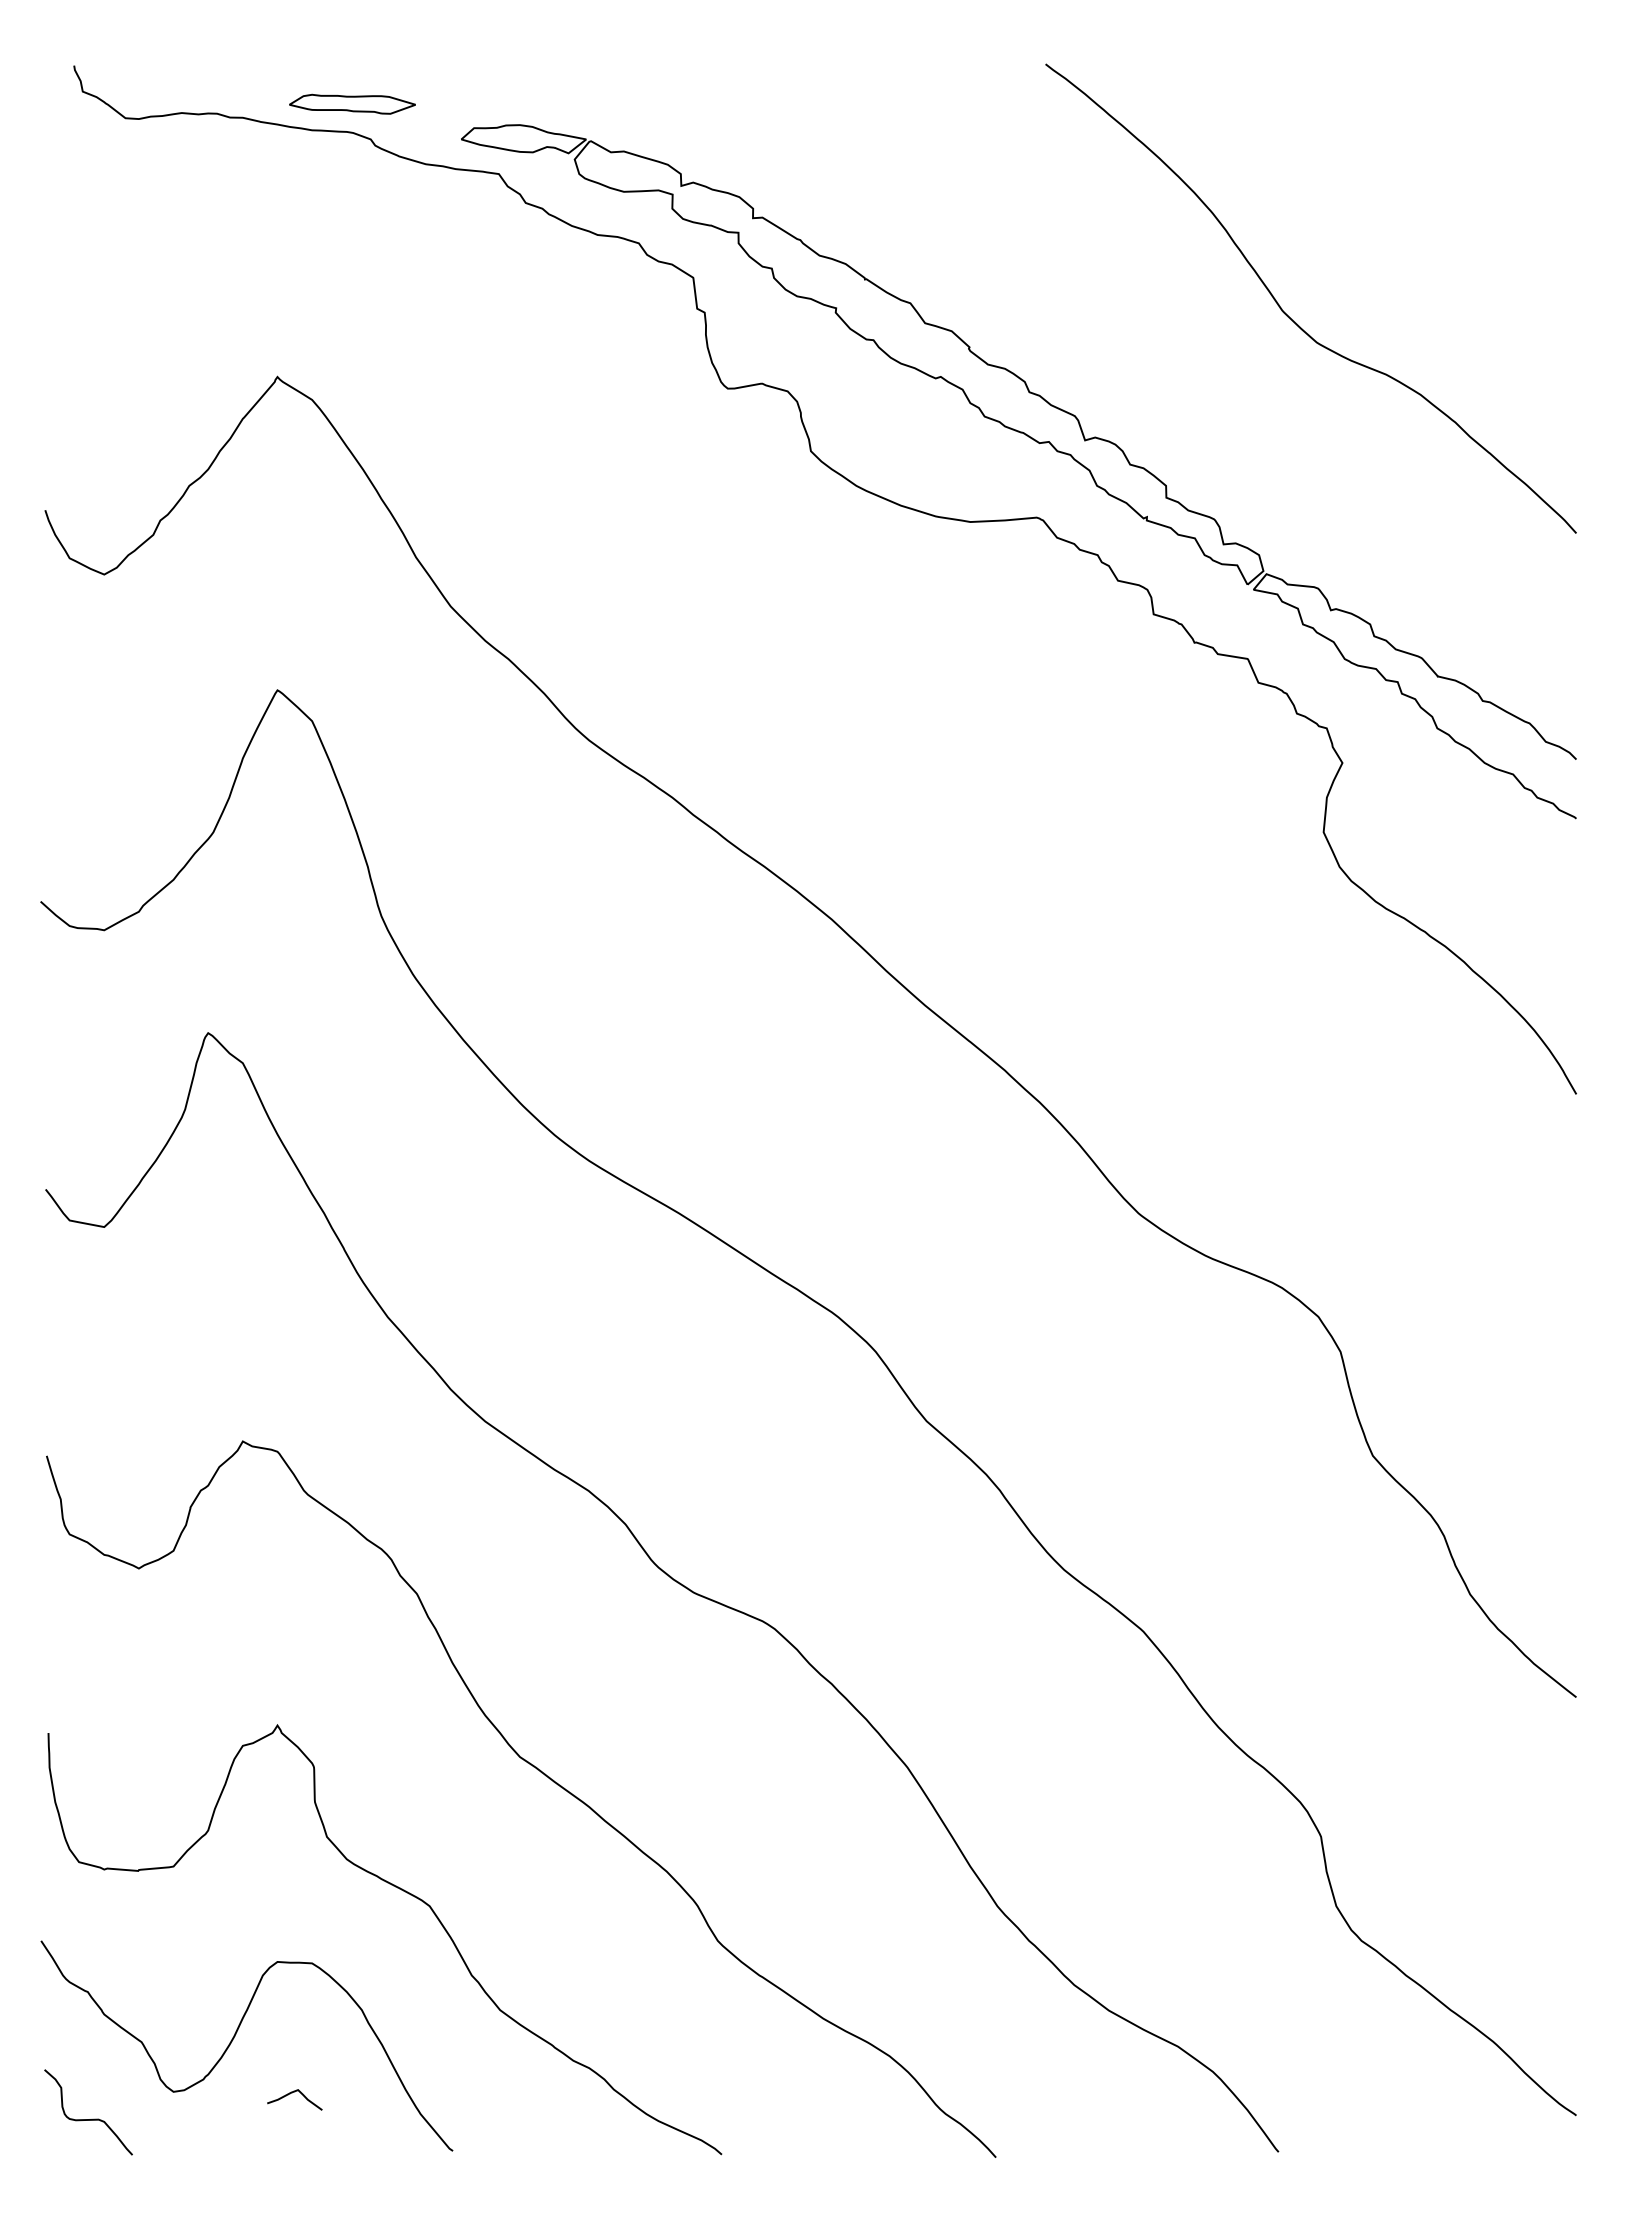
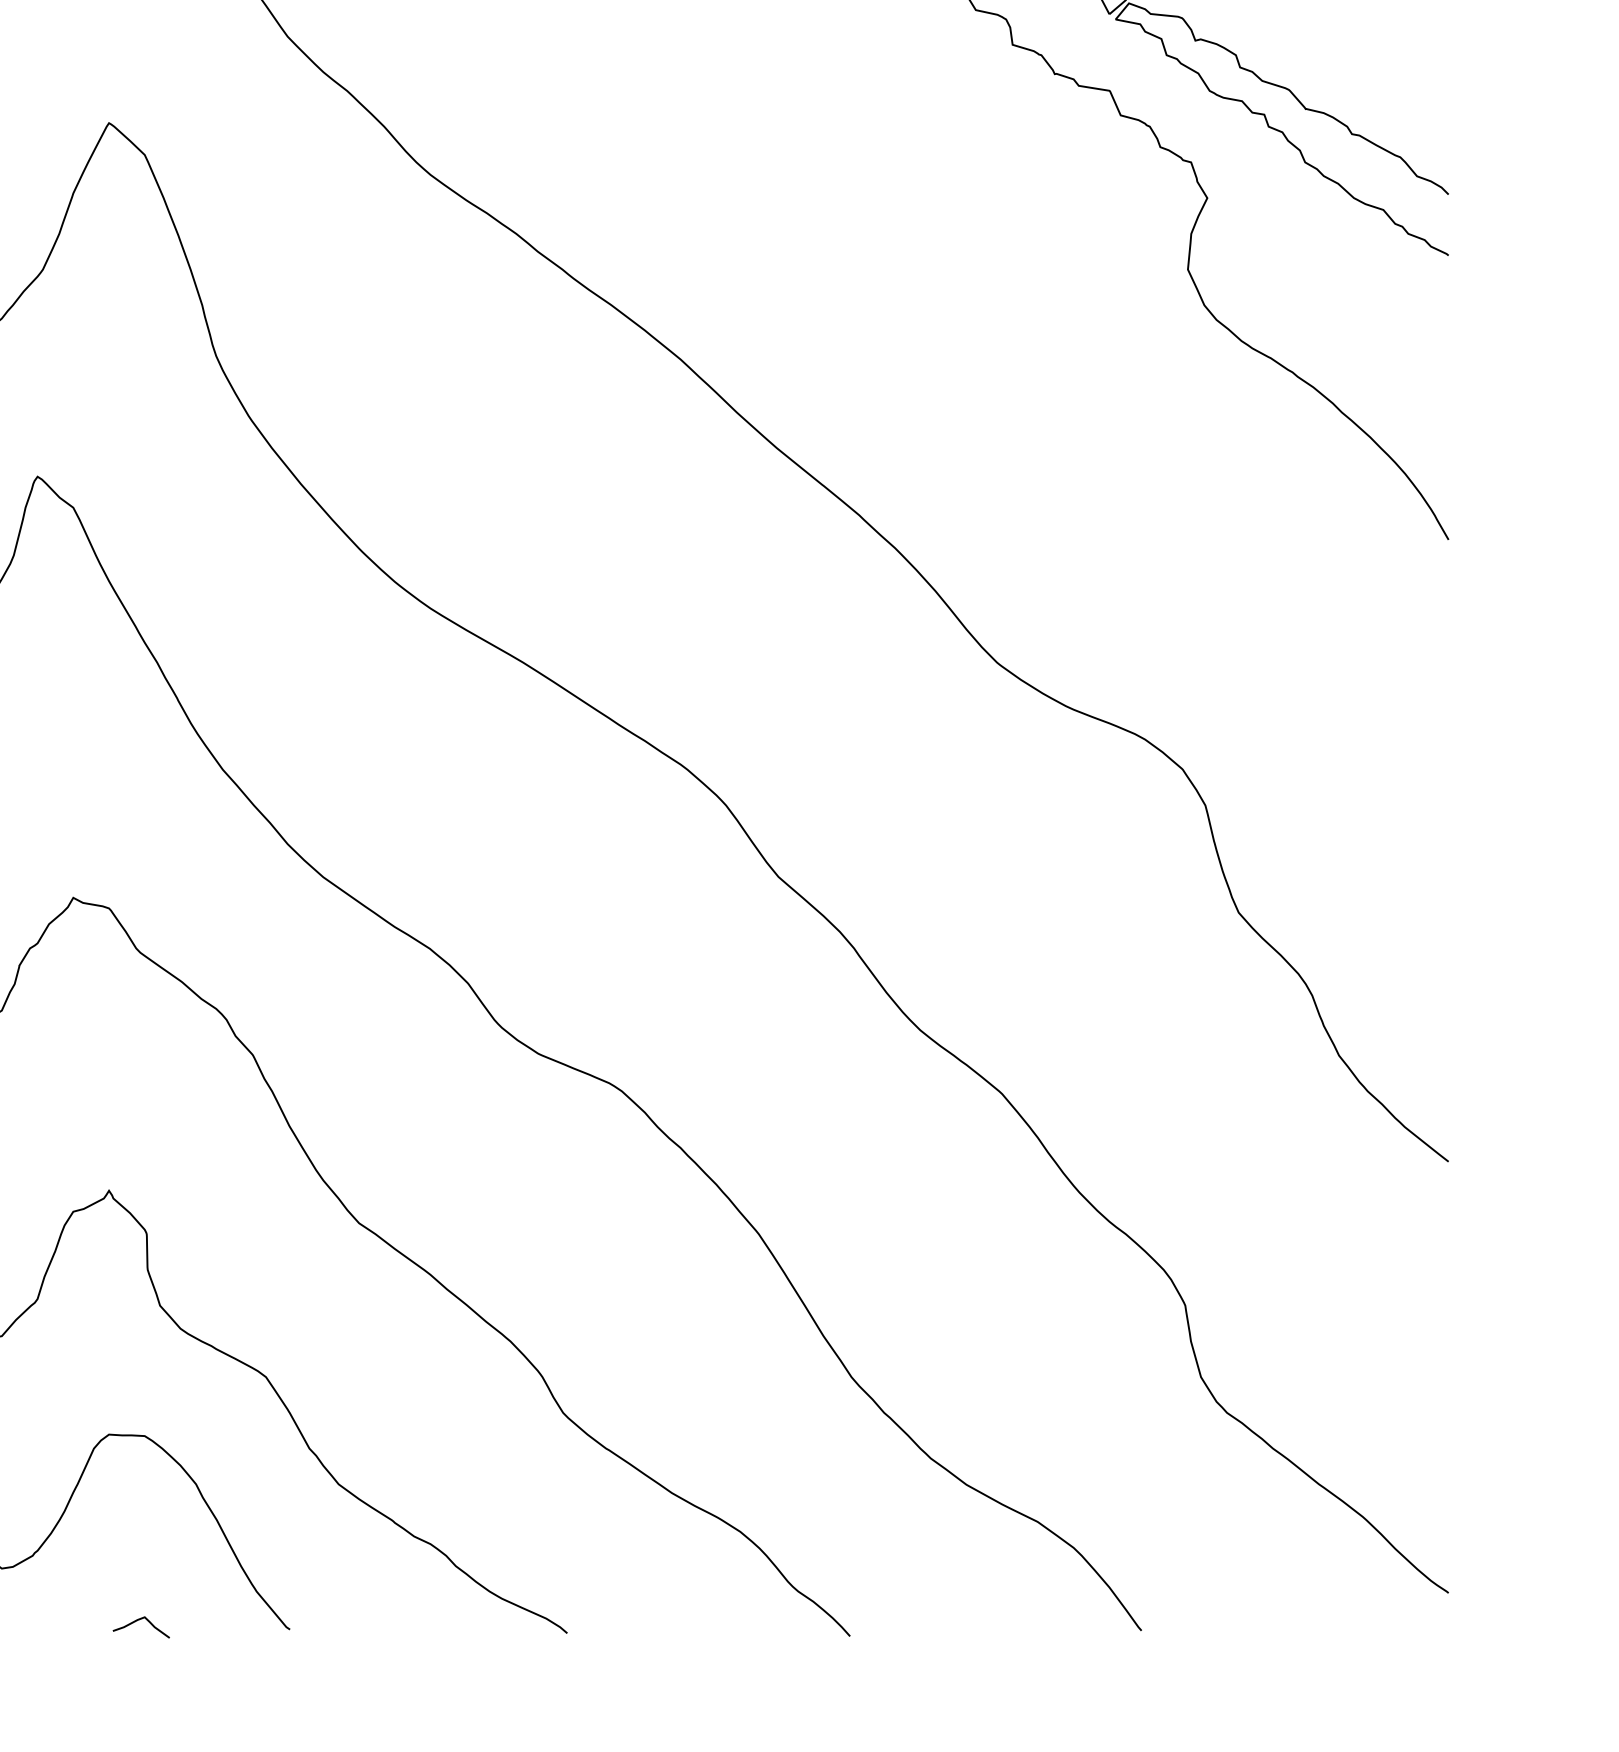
curve: (292, 2093) -> (138, 1620), moved

